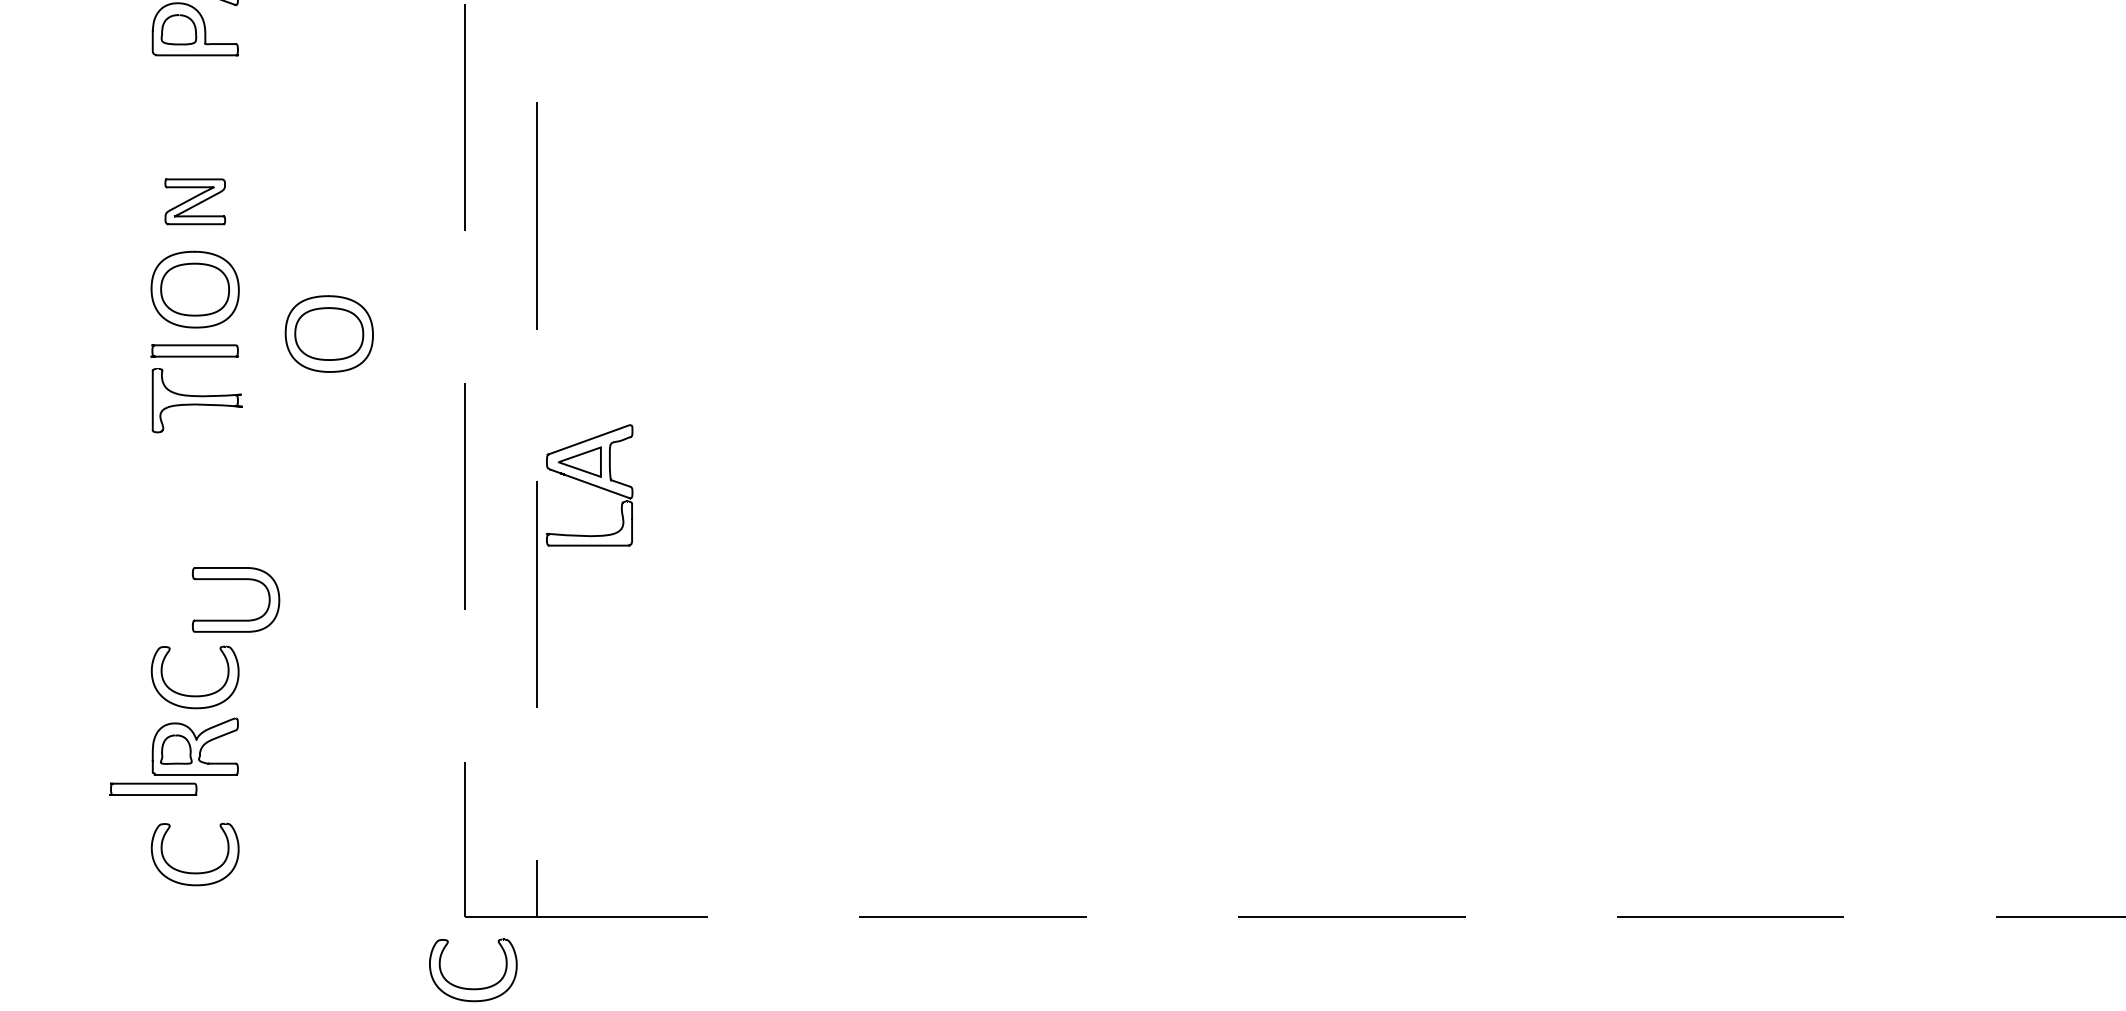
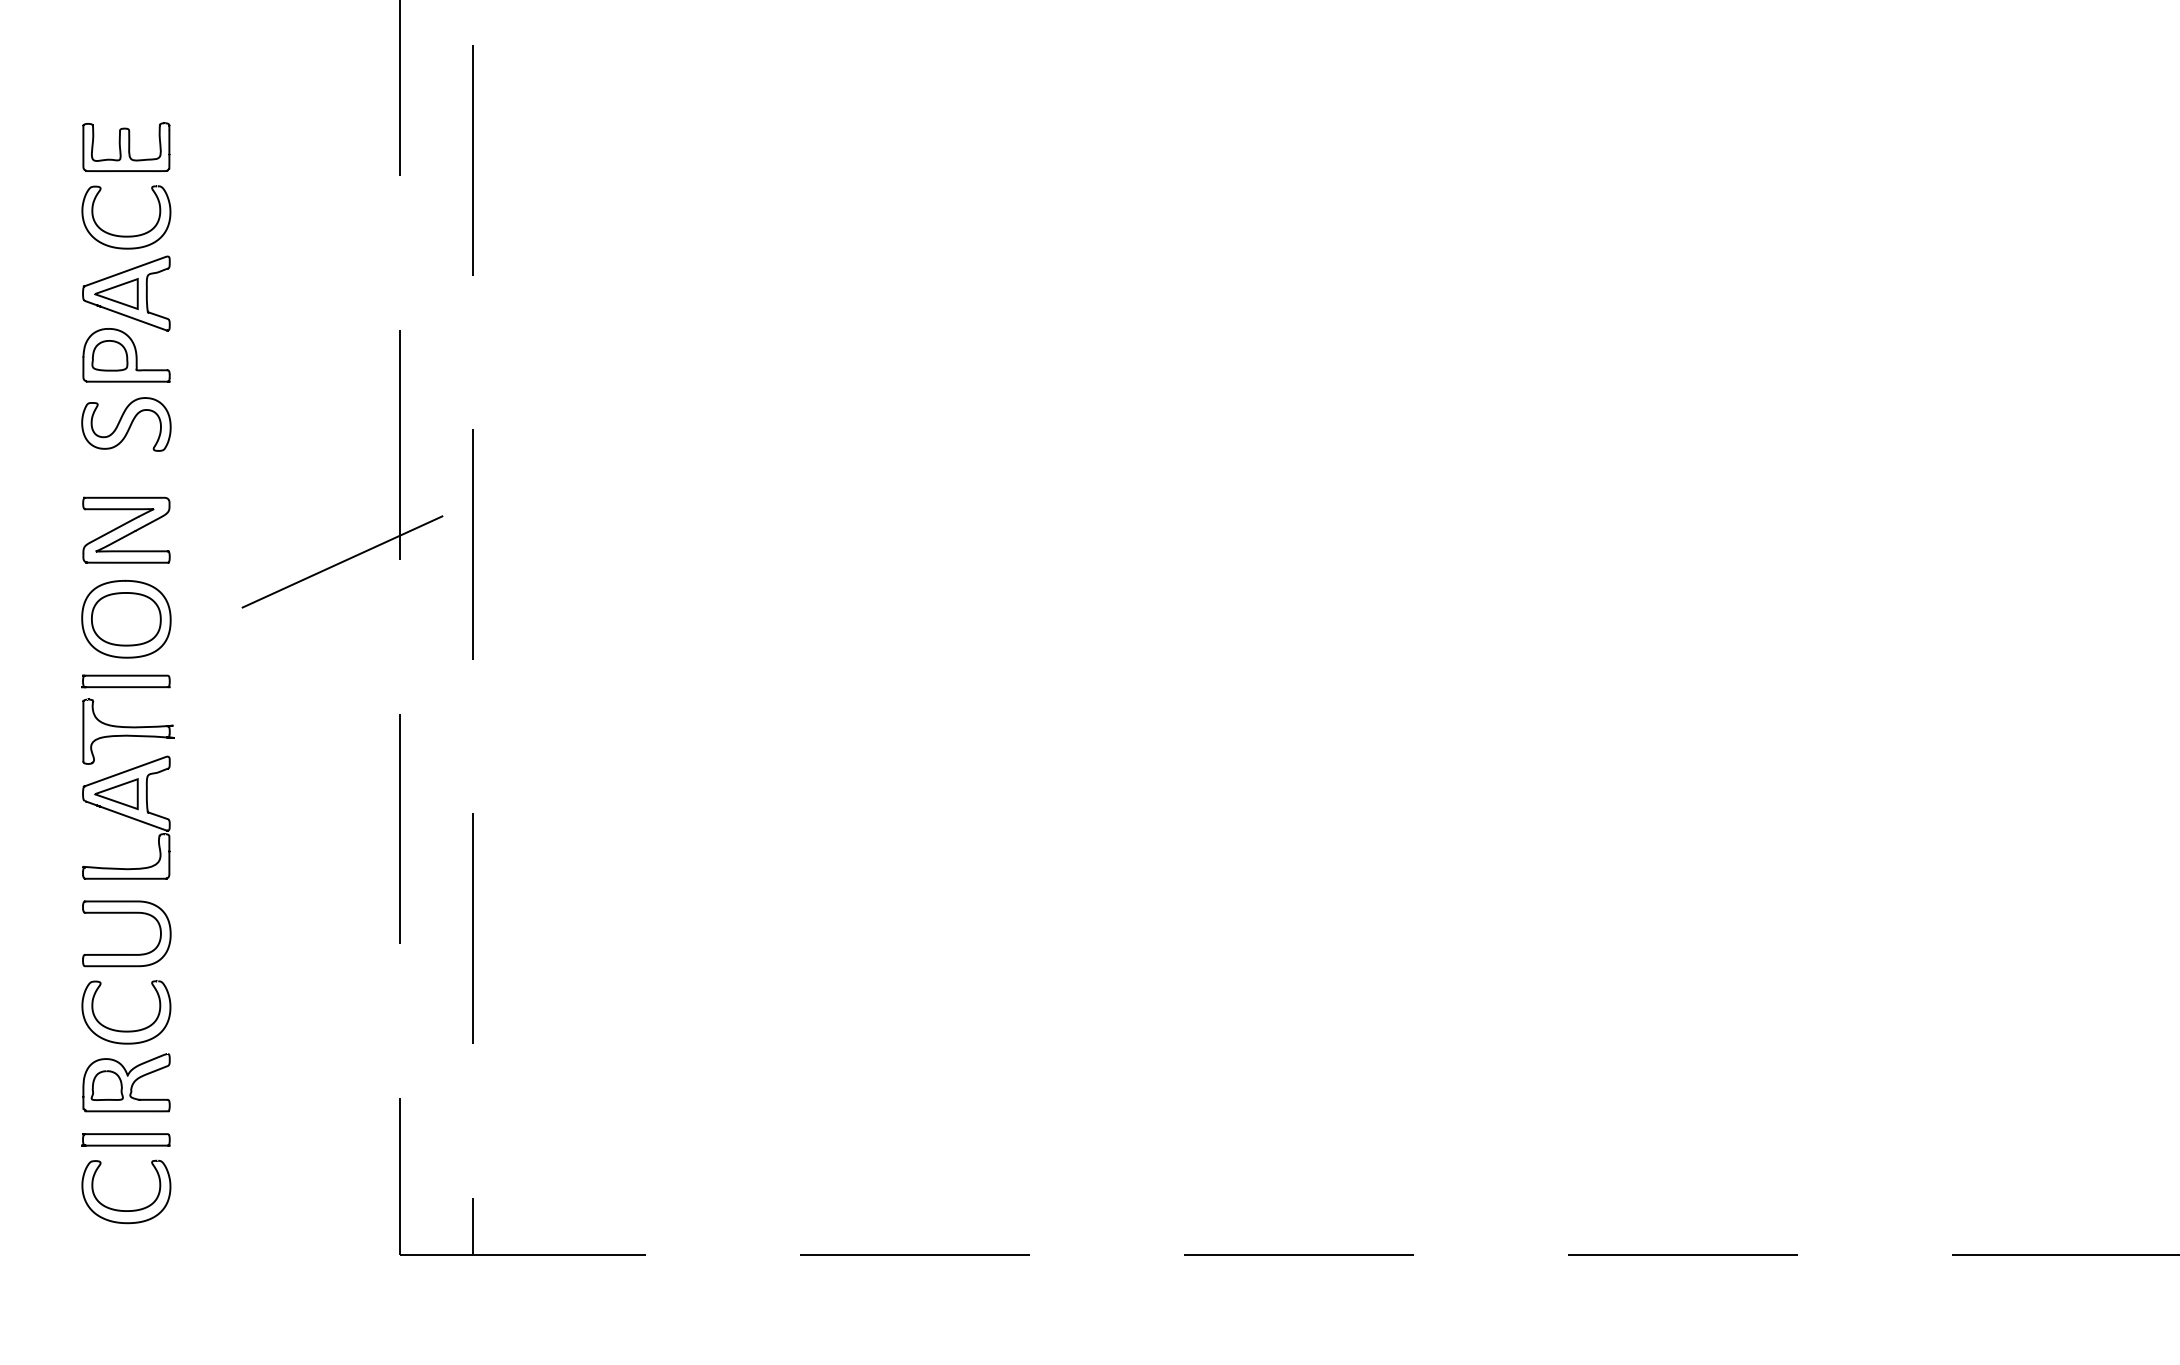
part: (195, 97) -> (126, 424), added
part: (195, 201) -> (126, 529), size x1.43
line: (408, 232) -> (342, 561), added
part: (329, 333) -> (262, 663), removed
part: (589, 485) -> (126, 817), moved
part: (235, 579) -> (126, 913), moved
part: (152, 788) -> (125, 1139), moved
part: (473, 988) -> (408, 1327), removed

